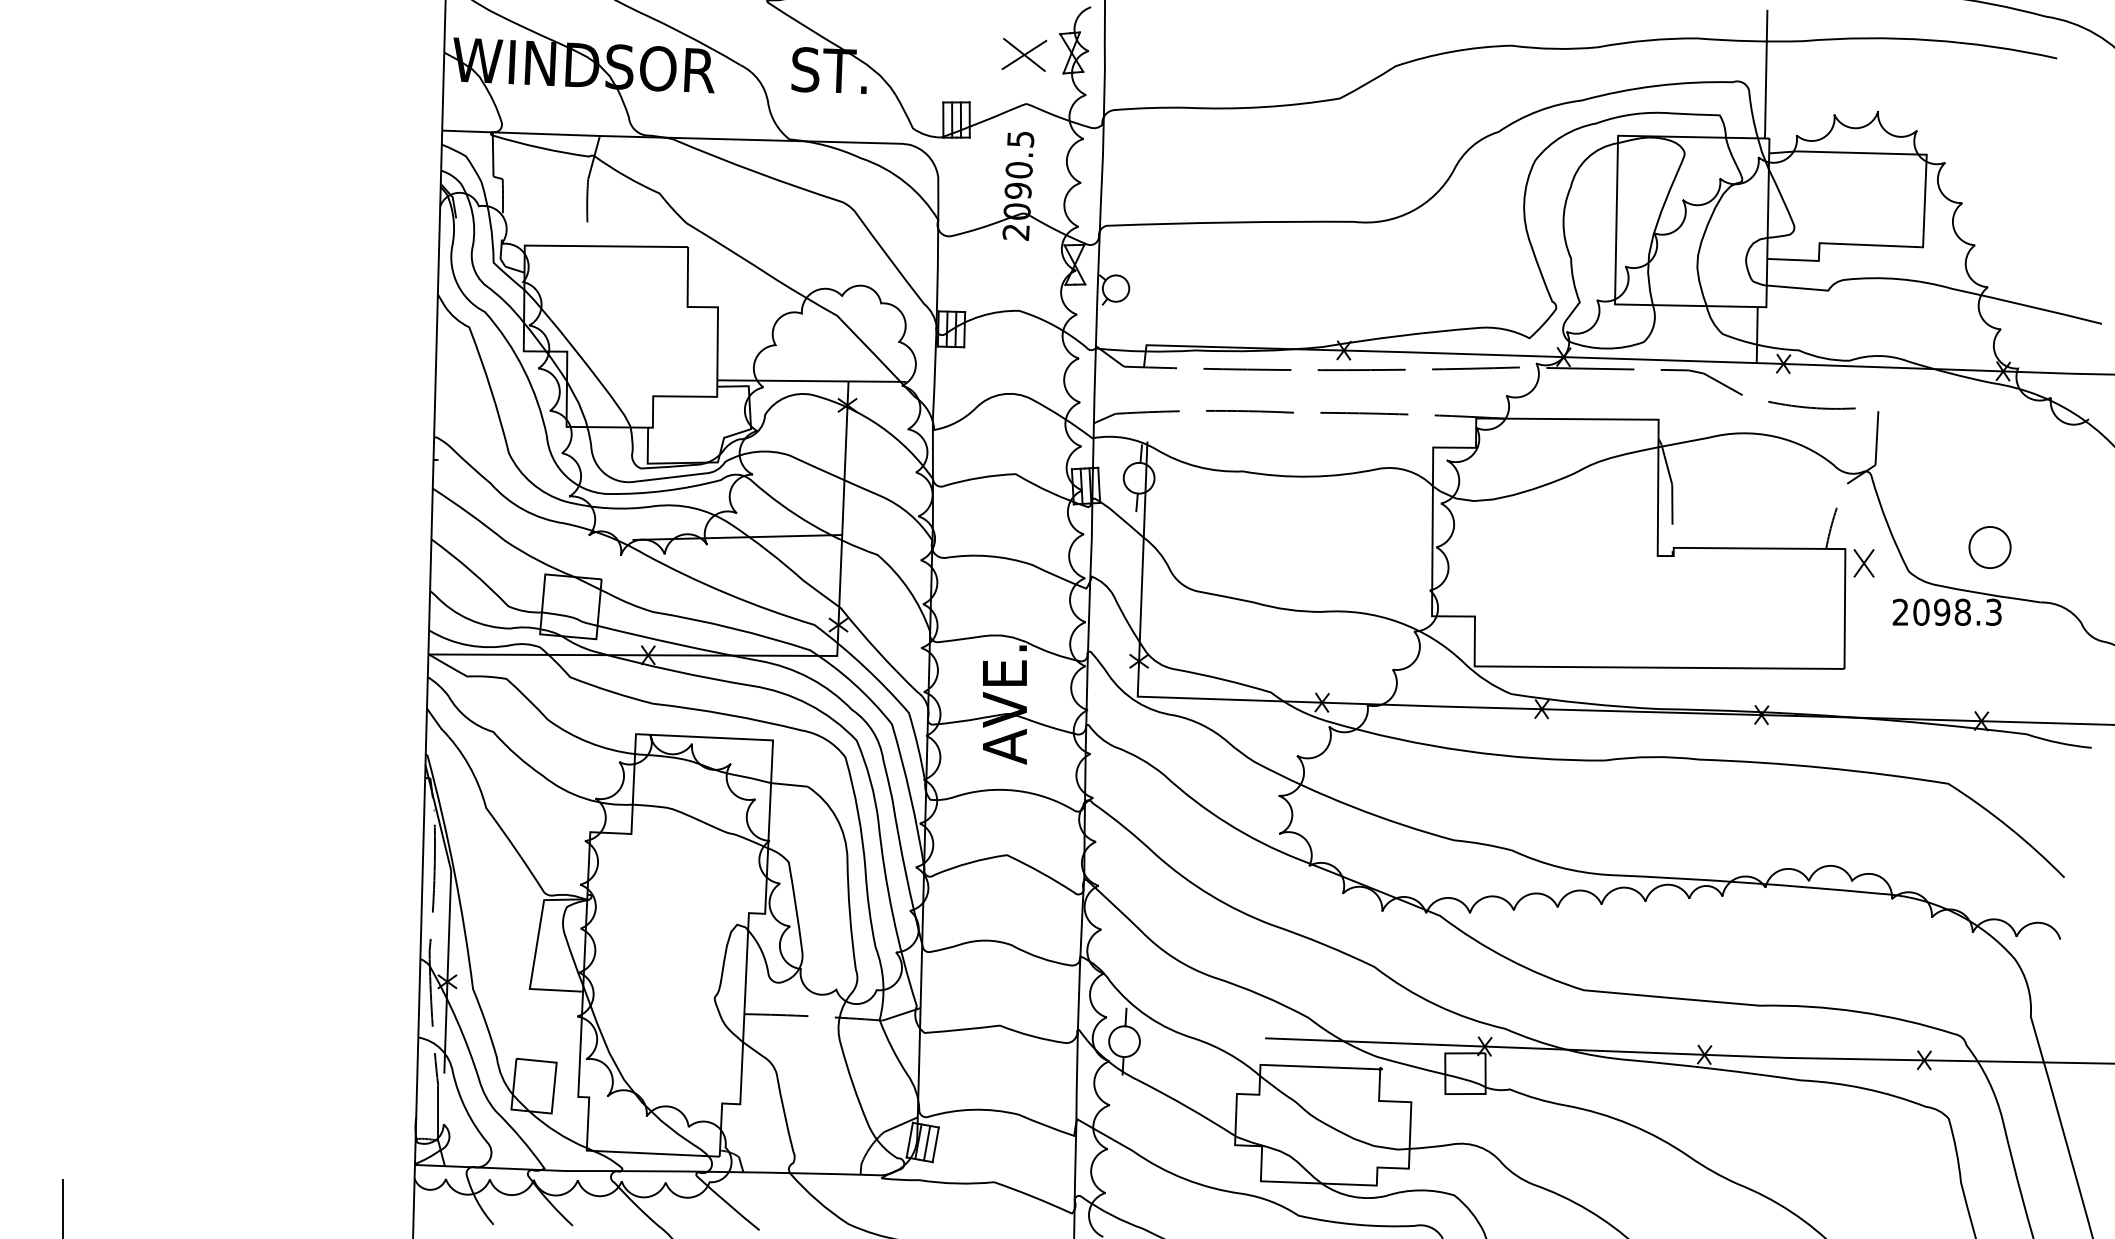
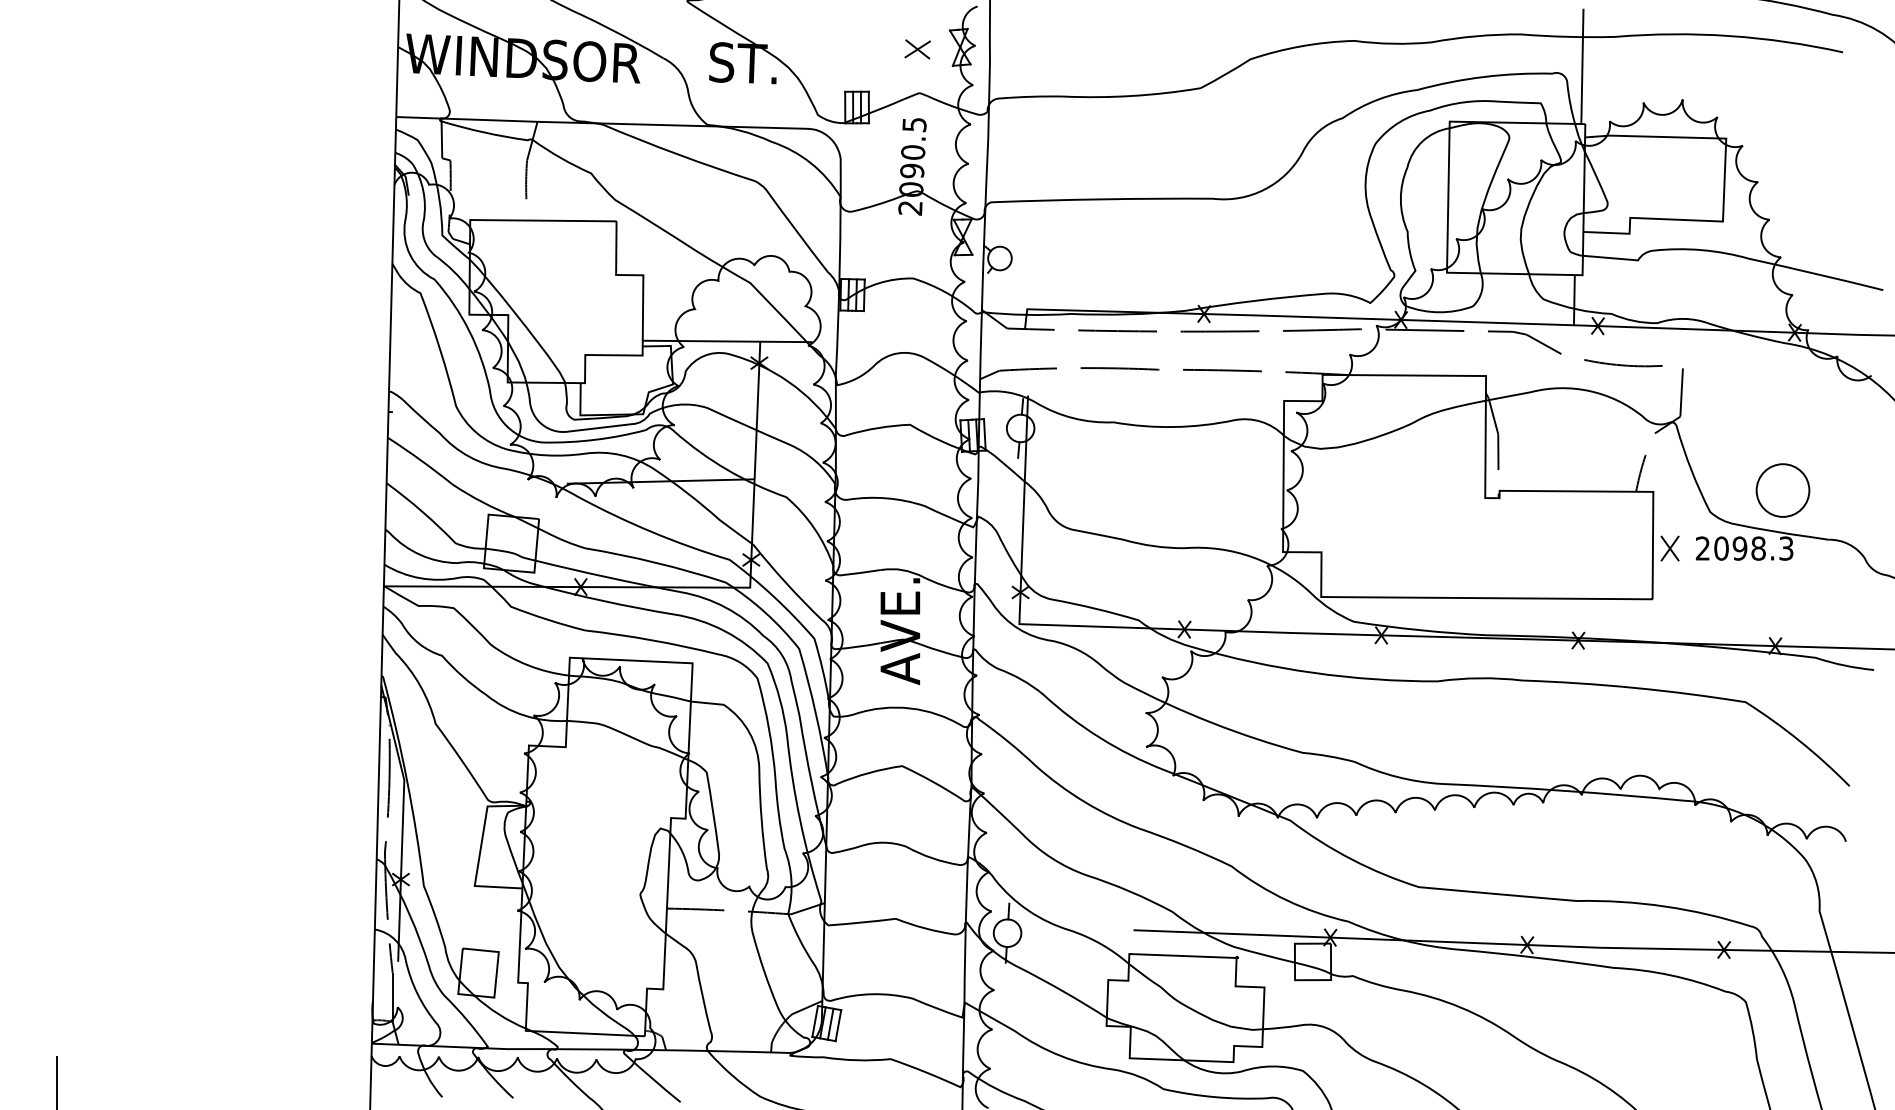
part: (1023, 55) -> (917, 49), size x0.62
circle: (1989, 547) -> (1782, 490), size x1.43
part: (1863, 563) -> (1669, 548), moved

